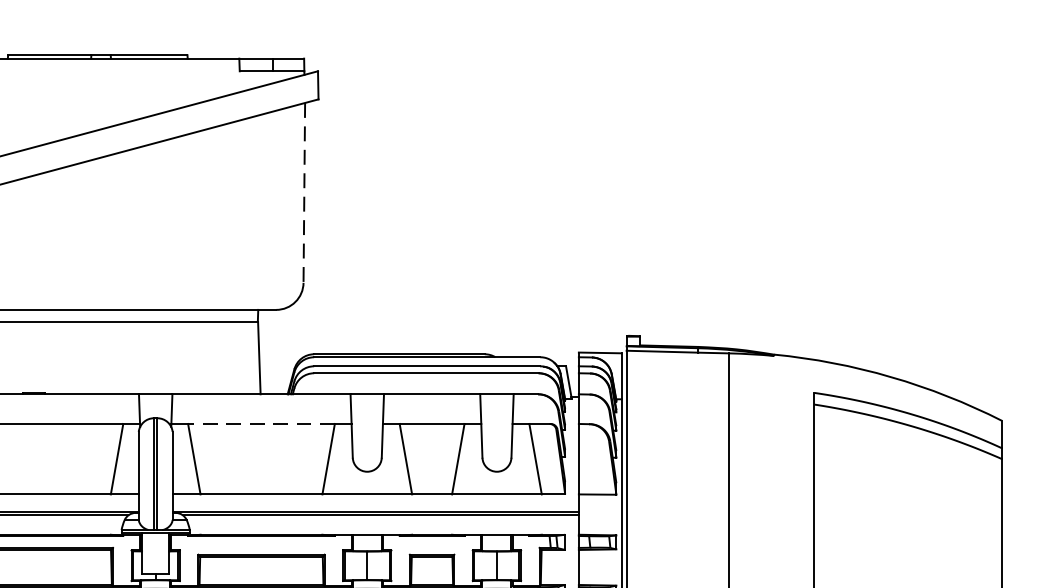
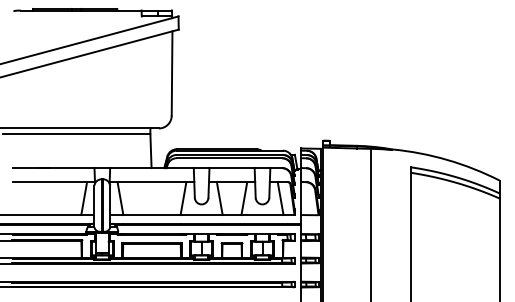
line: (305, 194) -> (172, 74), dashed -> solid
line: (260, 425) -> (151, 182), dashed -> solid

